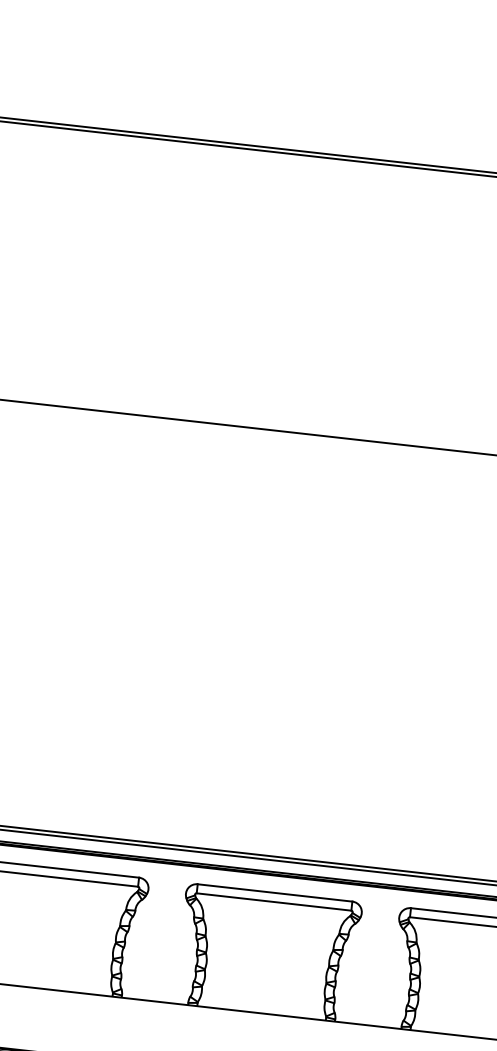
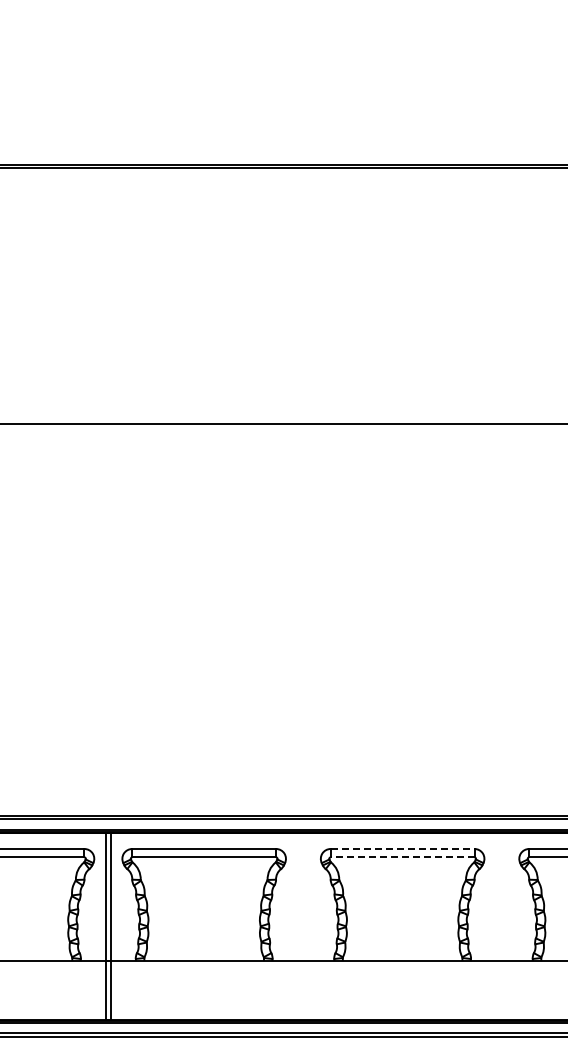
line: (274, 893) -> (402, 849), solid -> dashed
line: (273, 902) -> (402, 857), solid -> dashed

